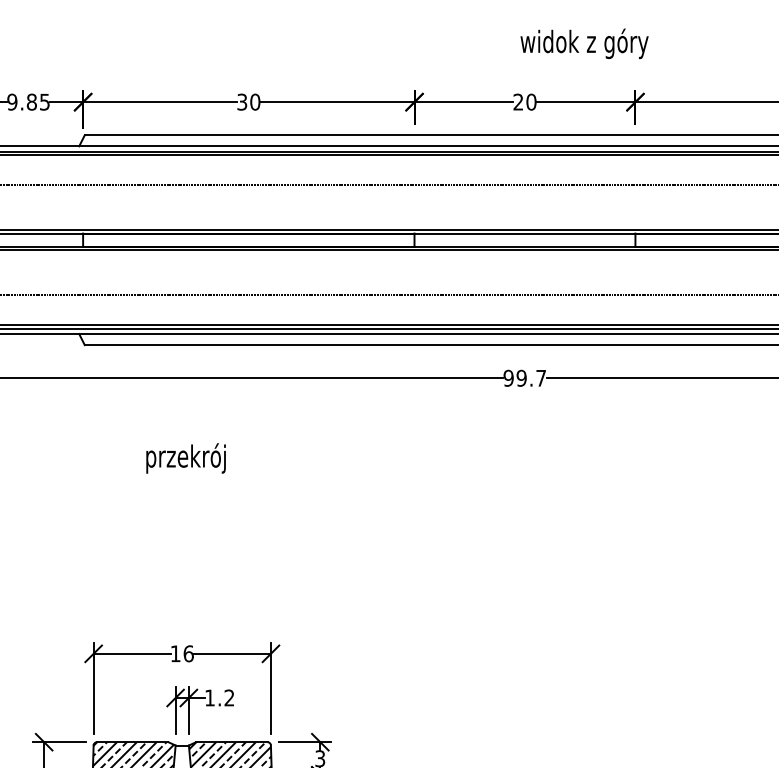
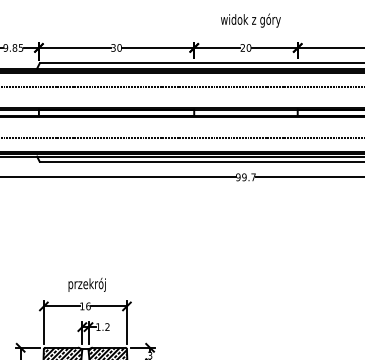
text: (583, 43) -> (250, 20), moved
text: (184, 457) -> (86, 284), moved

